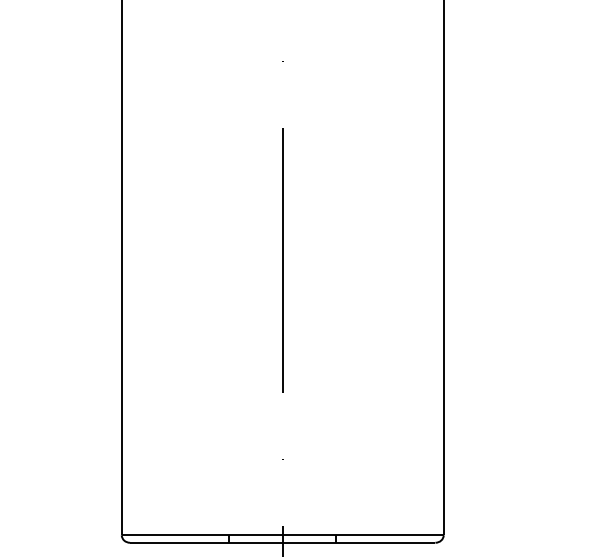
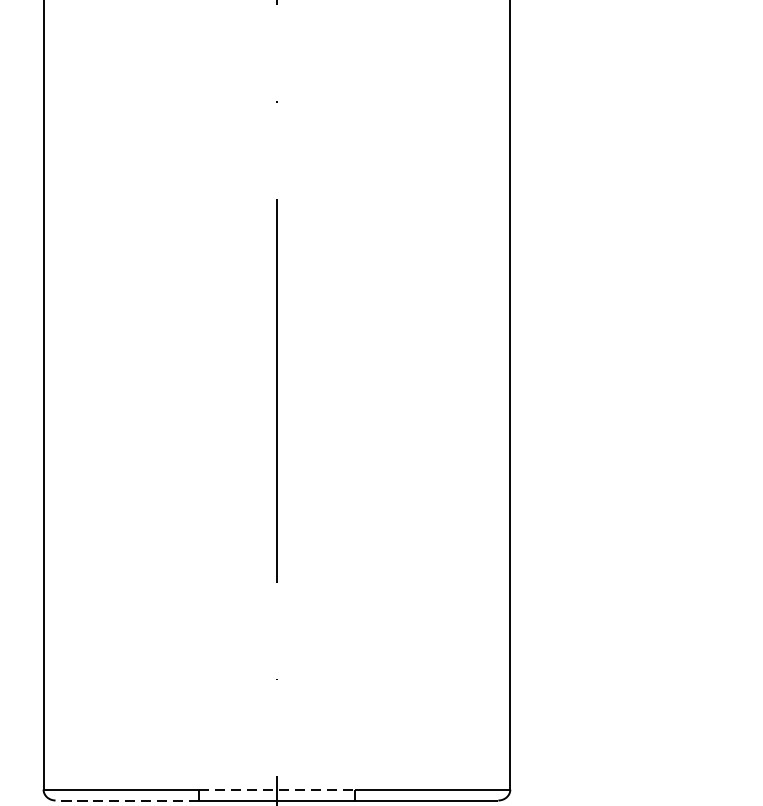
line: (282, 535) -> (276, 789), solid -> dashed
line: (179, 542) -> (127, 800), solid -> dashed

